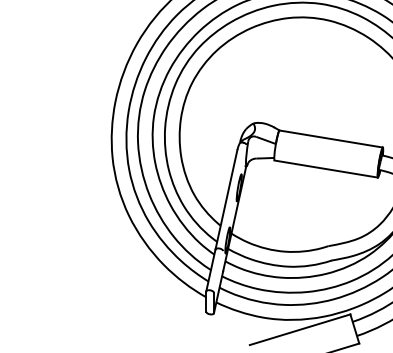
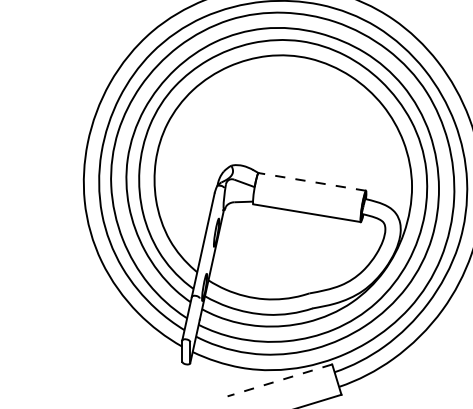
line: (330, 138) -> (311, 181), solid -> dashed
line: (299, 329) -> (279, 380), solid -> dashed

